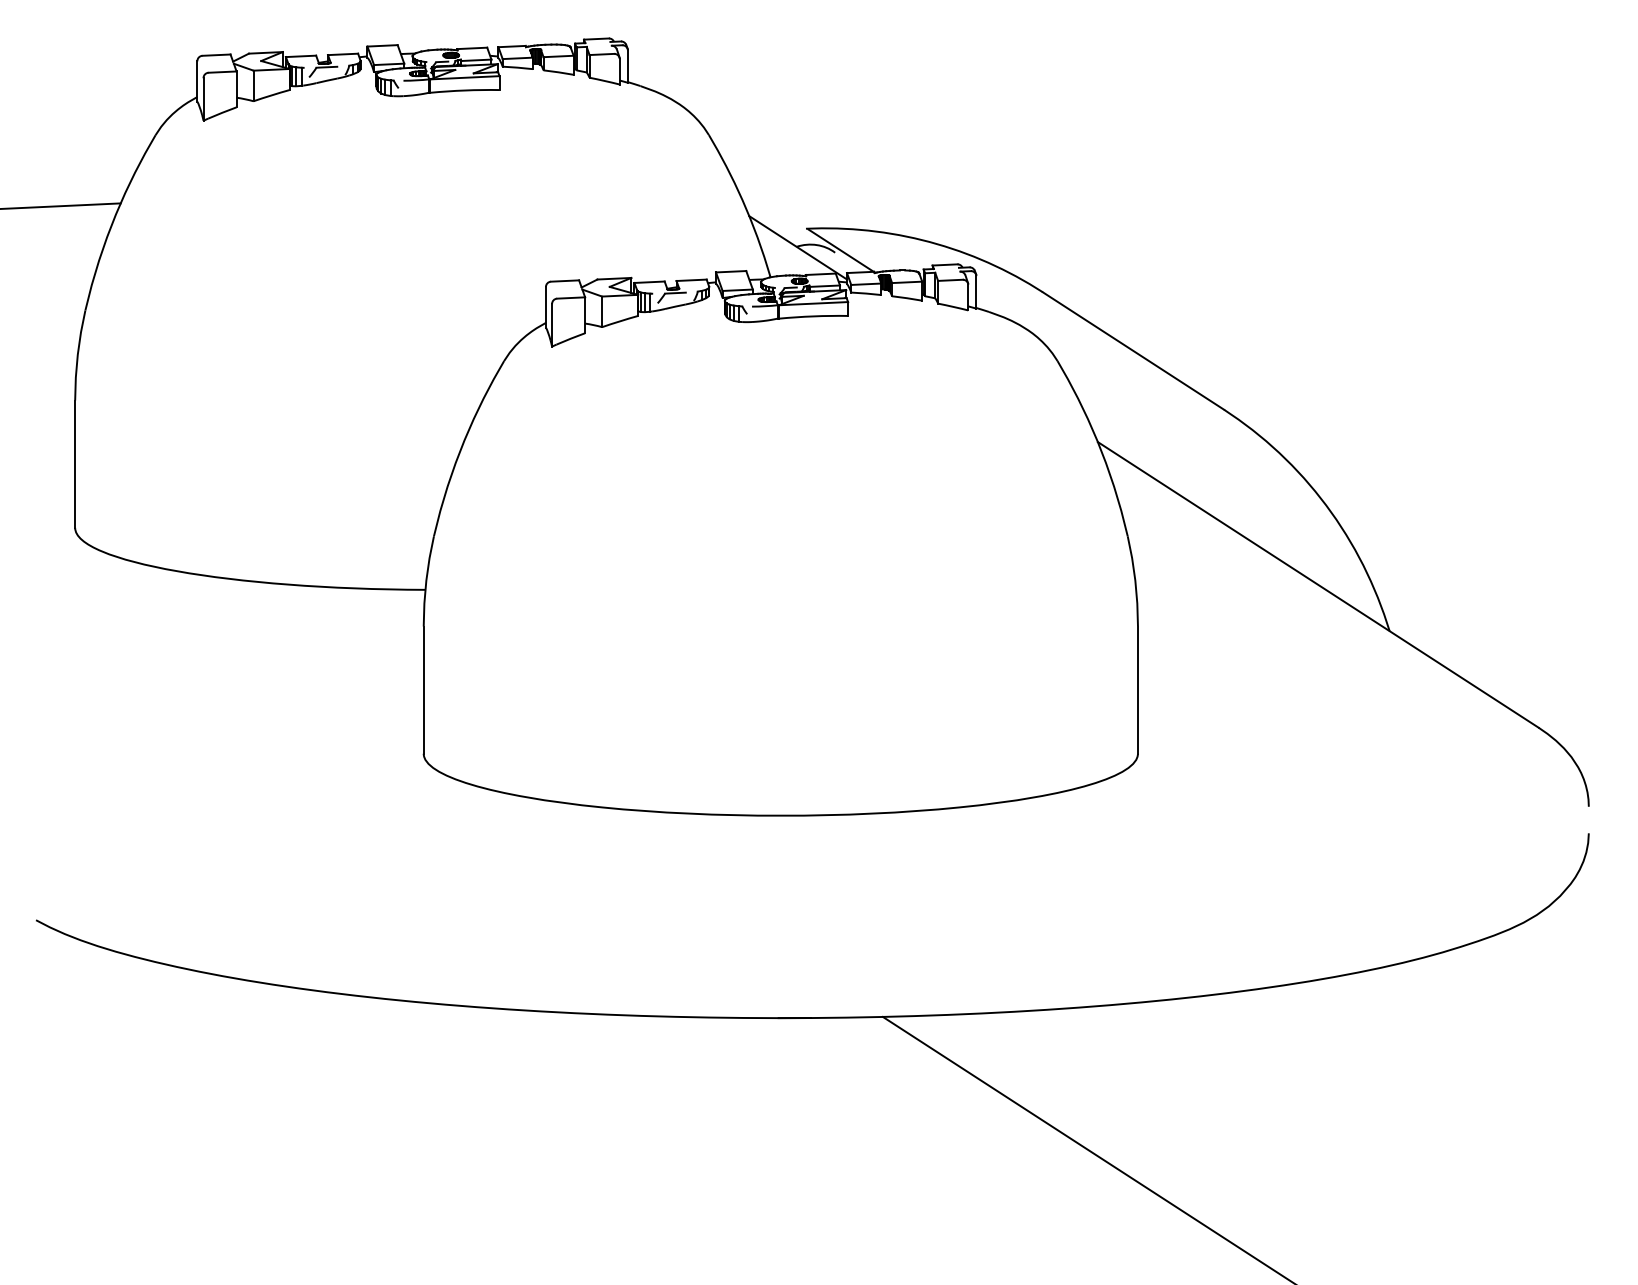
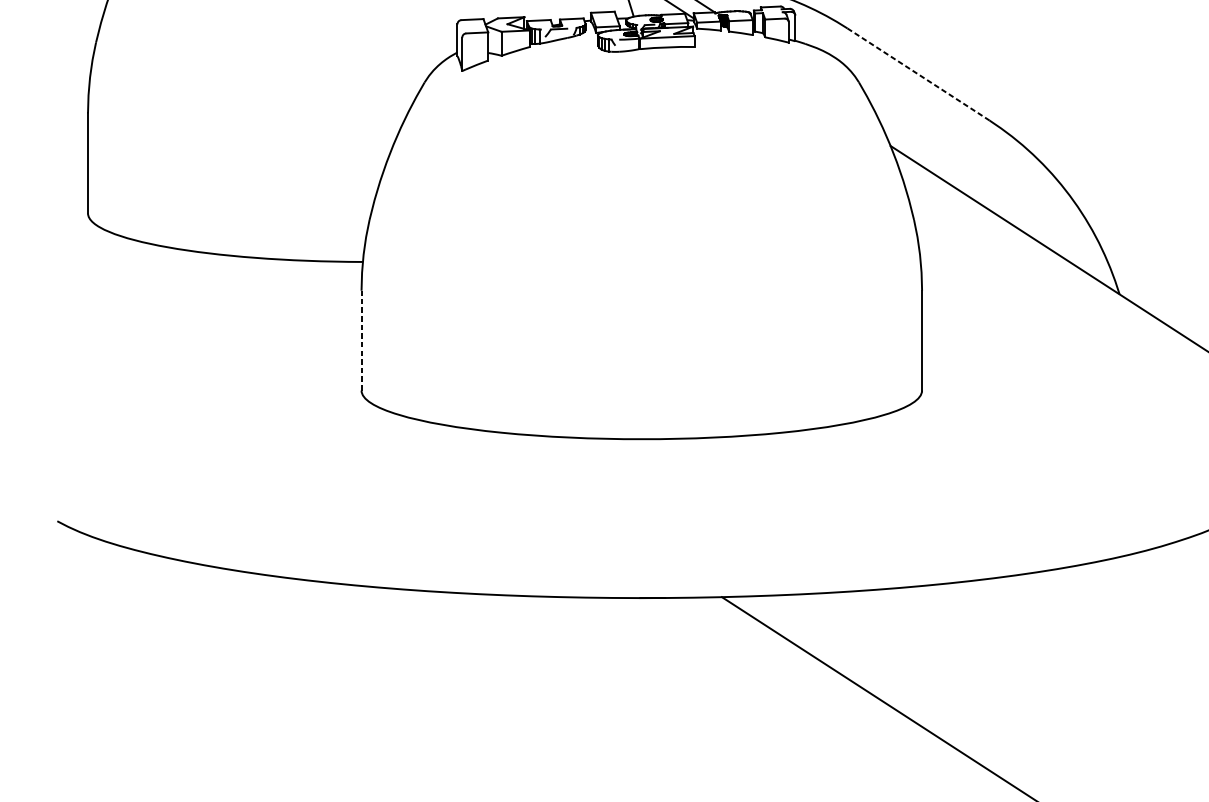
line: (1133, 350) -> (918, 74), solid -> dashed
line: (423, 690) -> (361, 340), solid -> dashed

